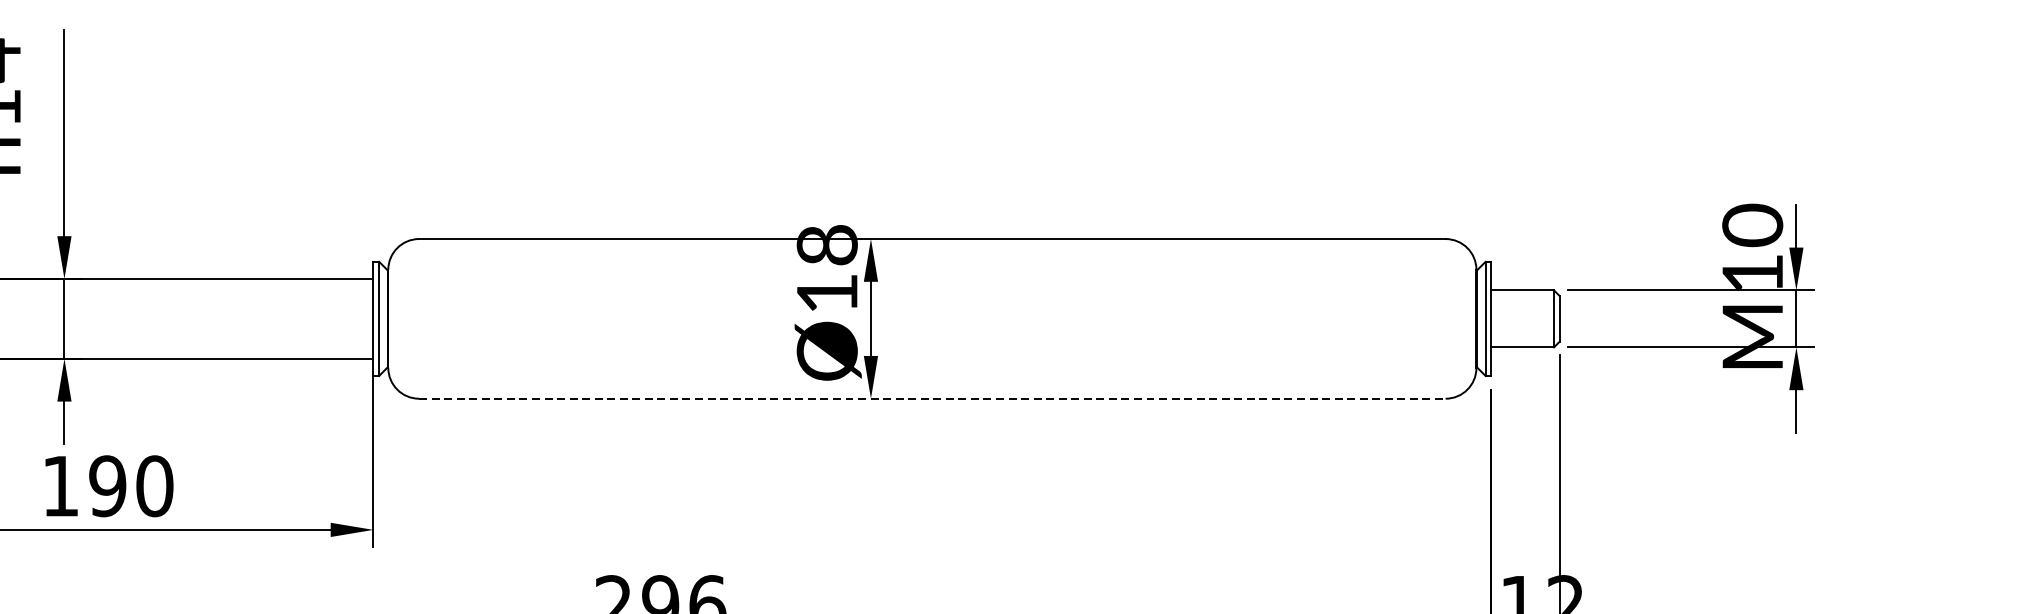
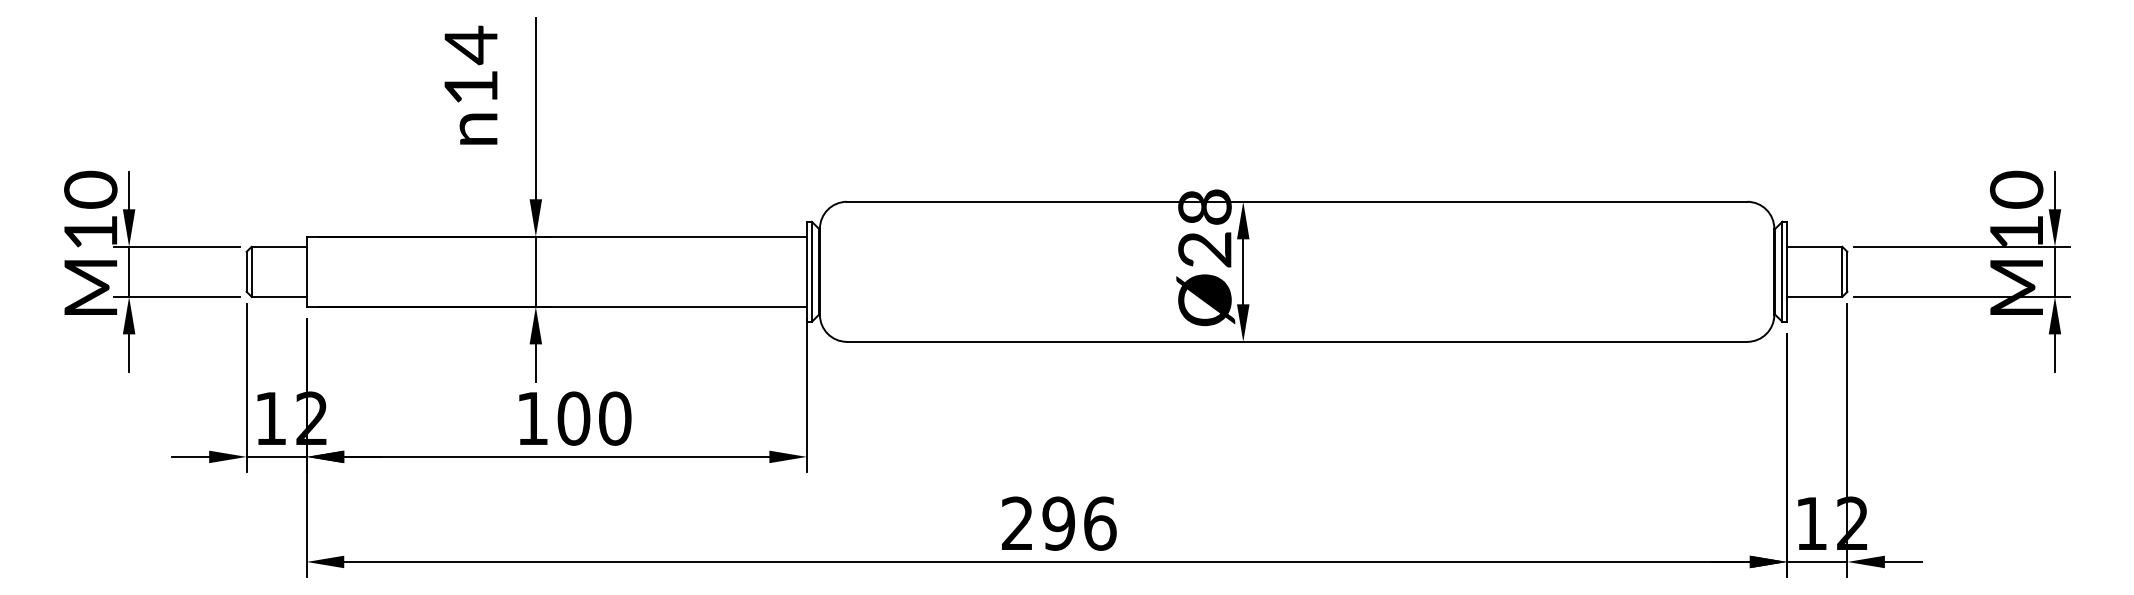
text: (826, 293) -> (1204, 249), Ø18 -> Ø28
line: (932, 398) -> (1297, 341), dashed -> solid
text: (107, 486) -> (573, 418), 190 -> 100

